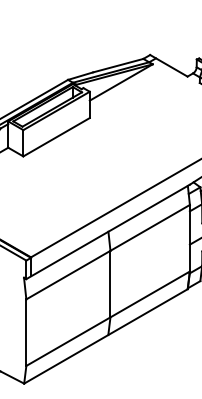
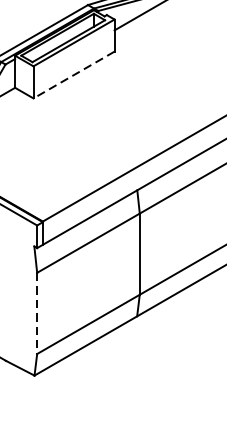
line: (56, 137) -> (73, 75), solid -> dashed
line: (26, 333) -> (37, 314), solid -> dashed

